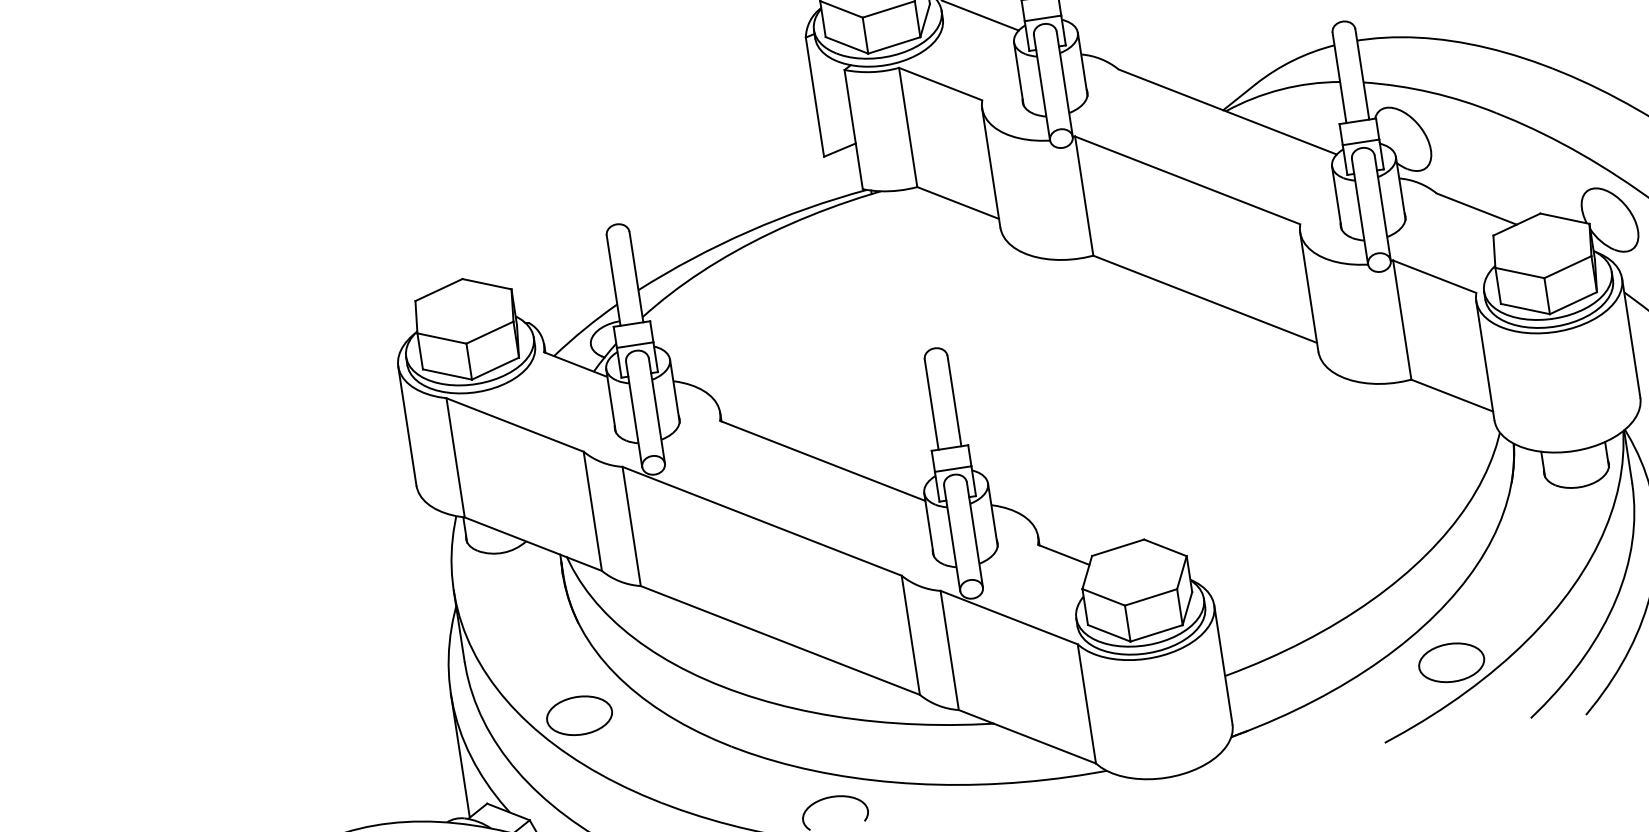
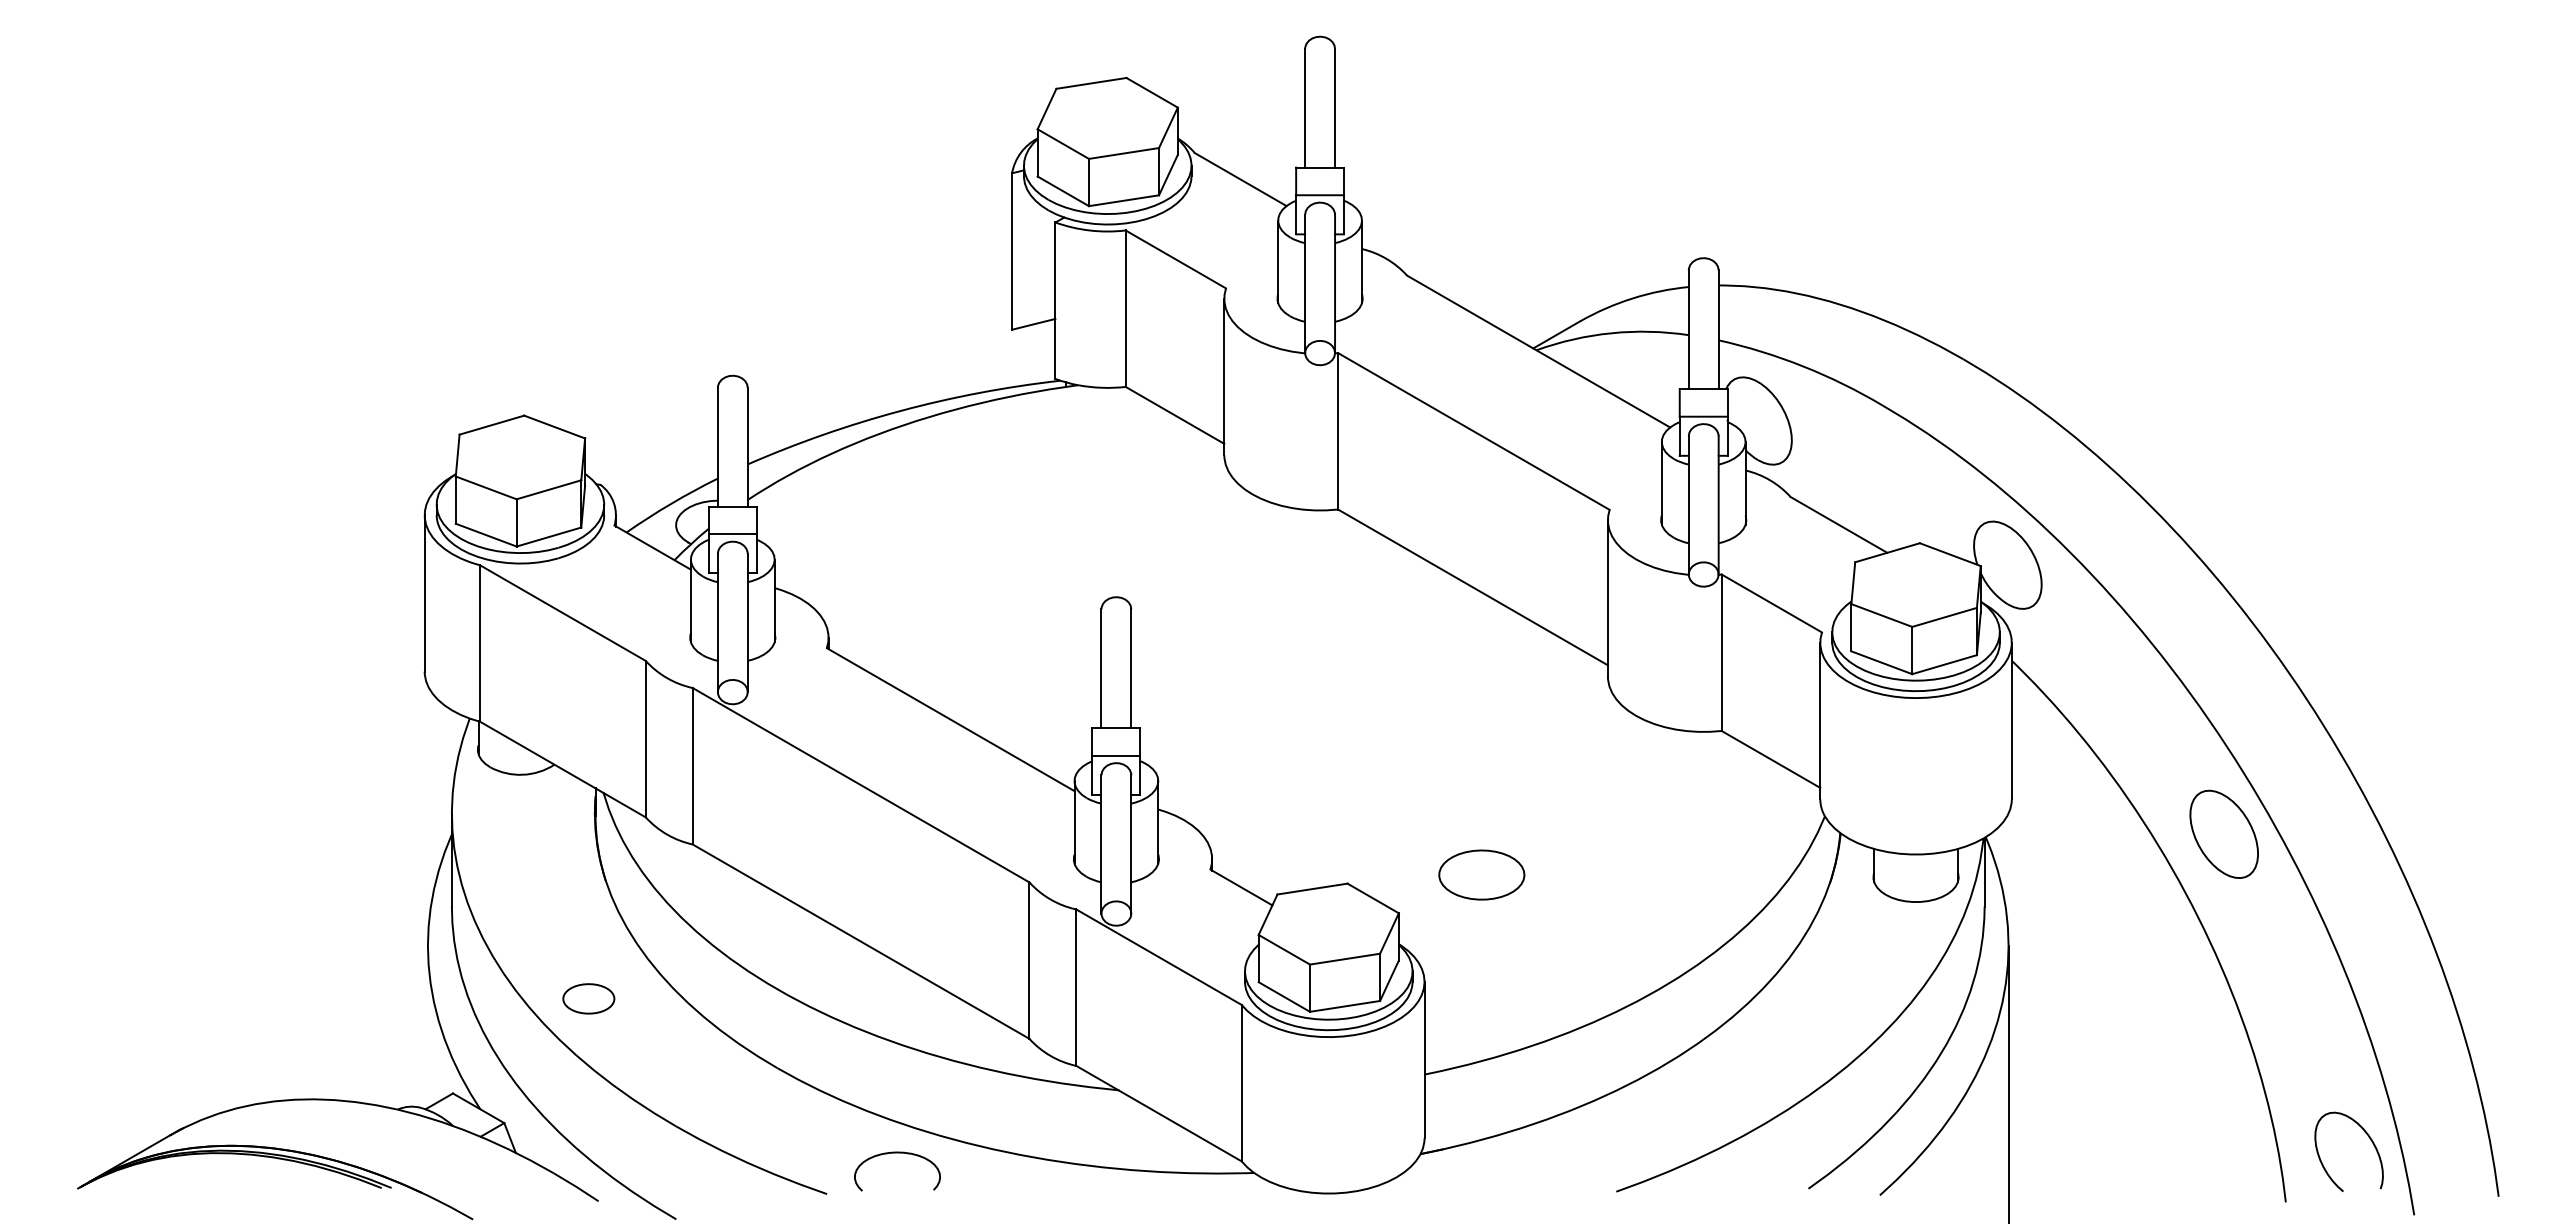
part: (1451, 662) -> (1481, 874), moved
part: (579, 715) -> (588, 998), size x0.6
line: (459, 755) -> (427, 1026), removed

